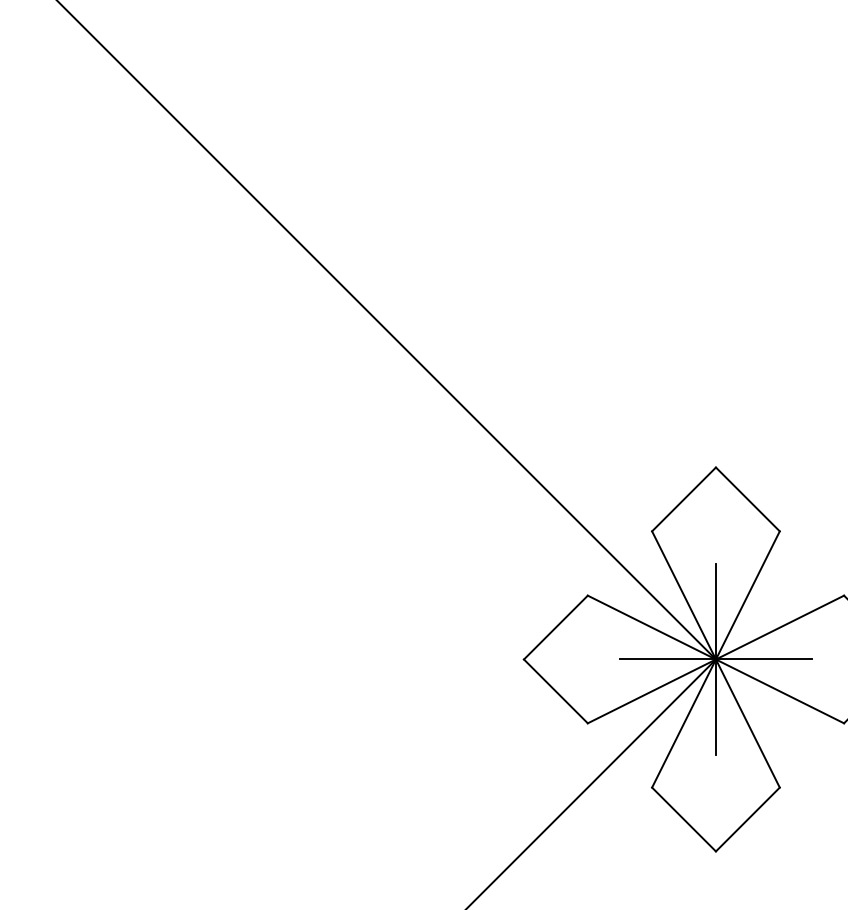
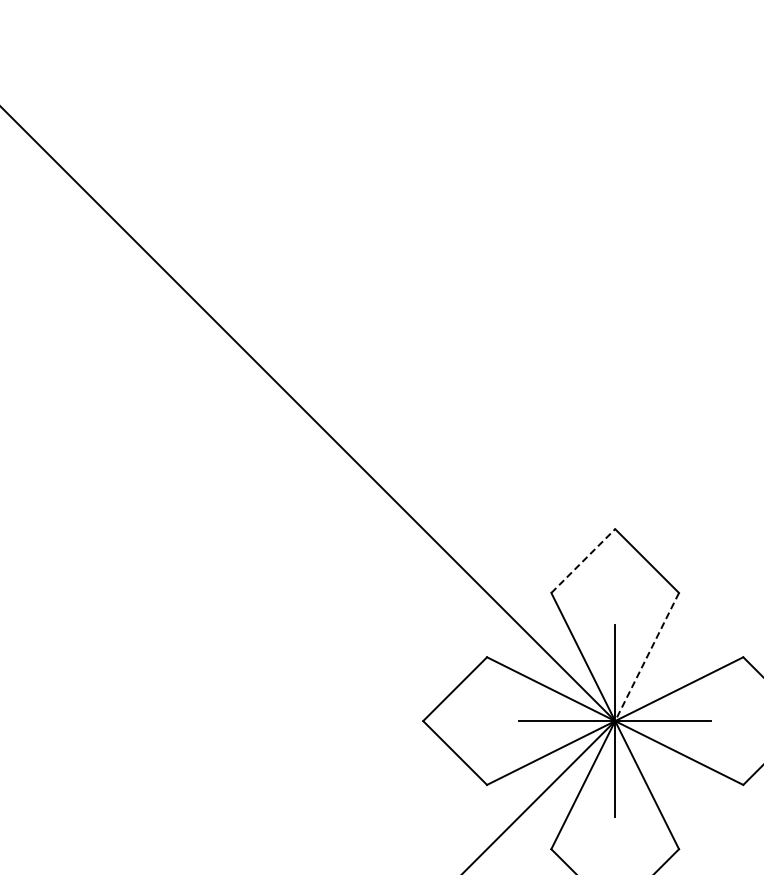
line: (684, 499) -> (583, 561), solid -> dashed
line: (747, 595) -> (646, 657), solid -> dashed

